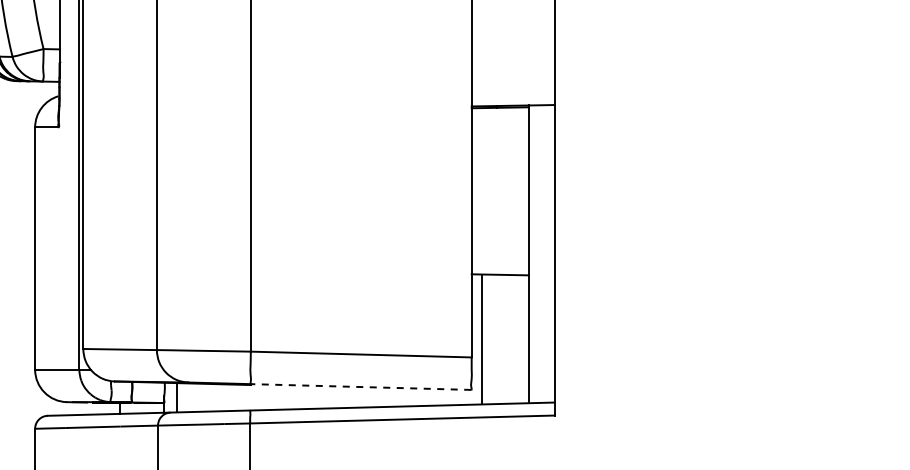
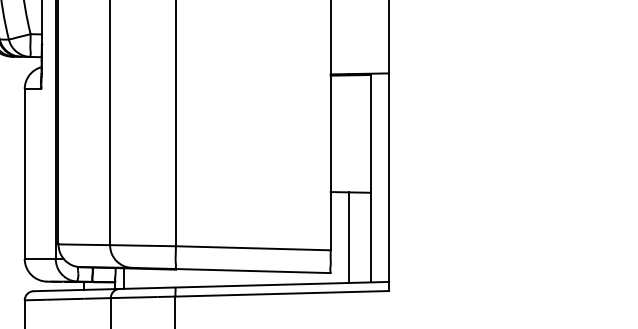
line: (482, 339) -> (348, 237), moved
line: (360, 387) -> (252, 271), dashed -> solid

